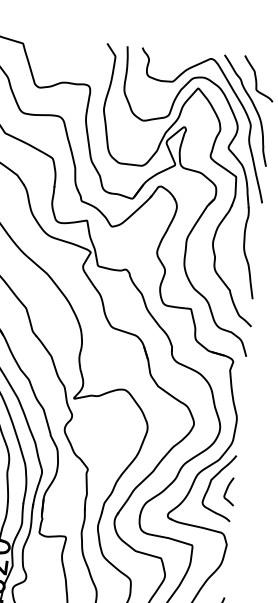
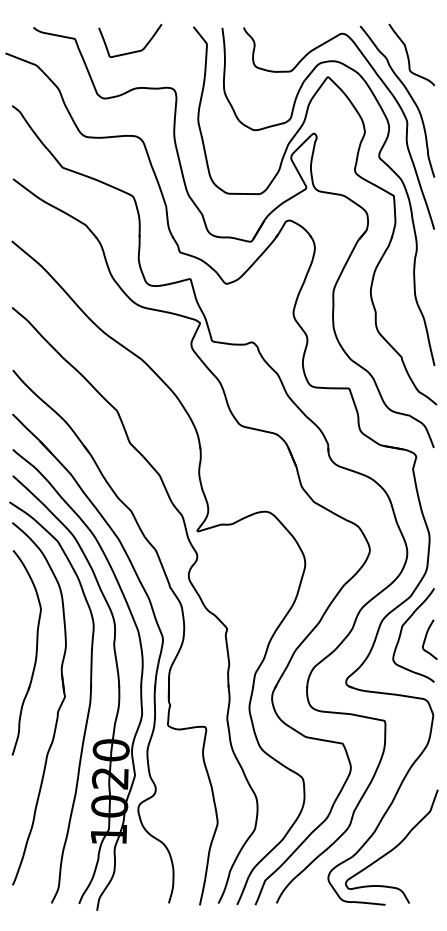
curve: (61, 56) -> (131, 51), added

